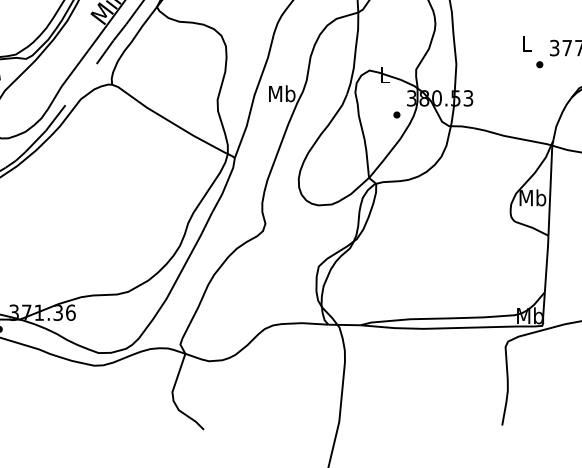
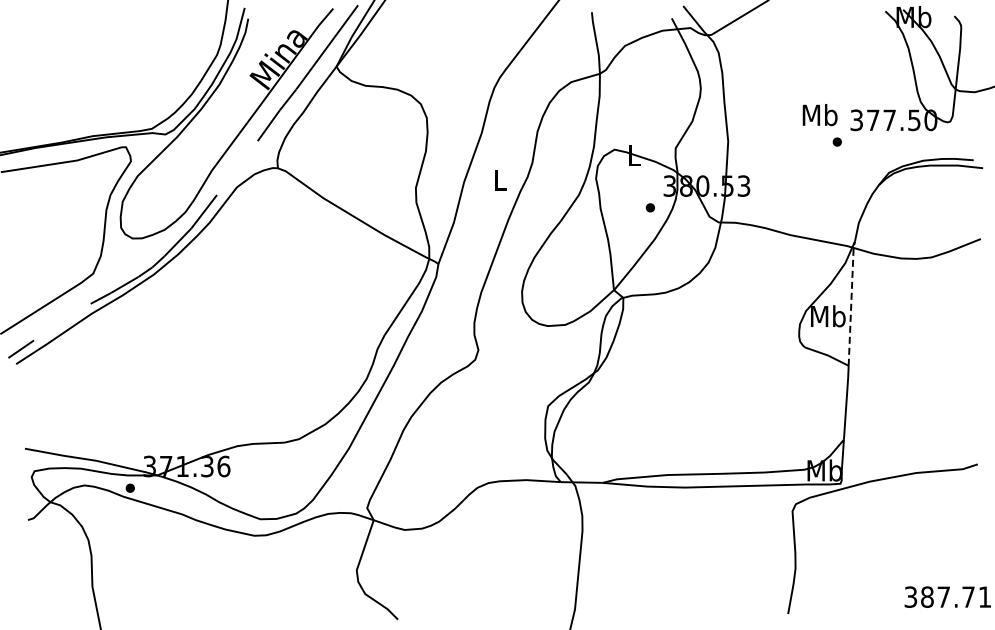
text: (526, 44) -> (819, 115), L -> Mb
text: (282, 94) -> (500, 180), Mb -> L
line: (550, 187) -> (851, 302), solid -> dashed

